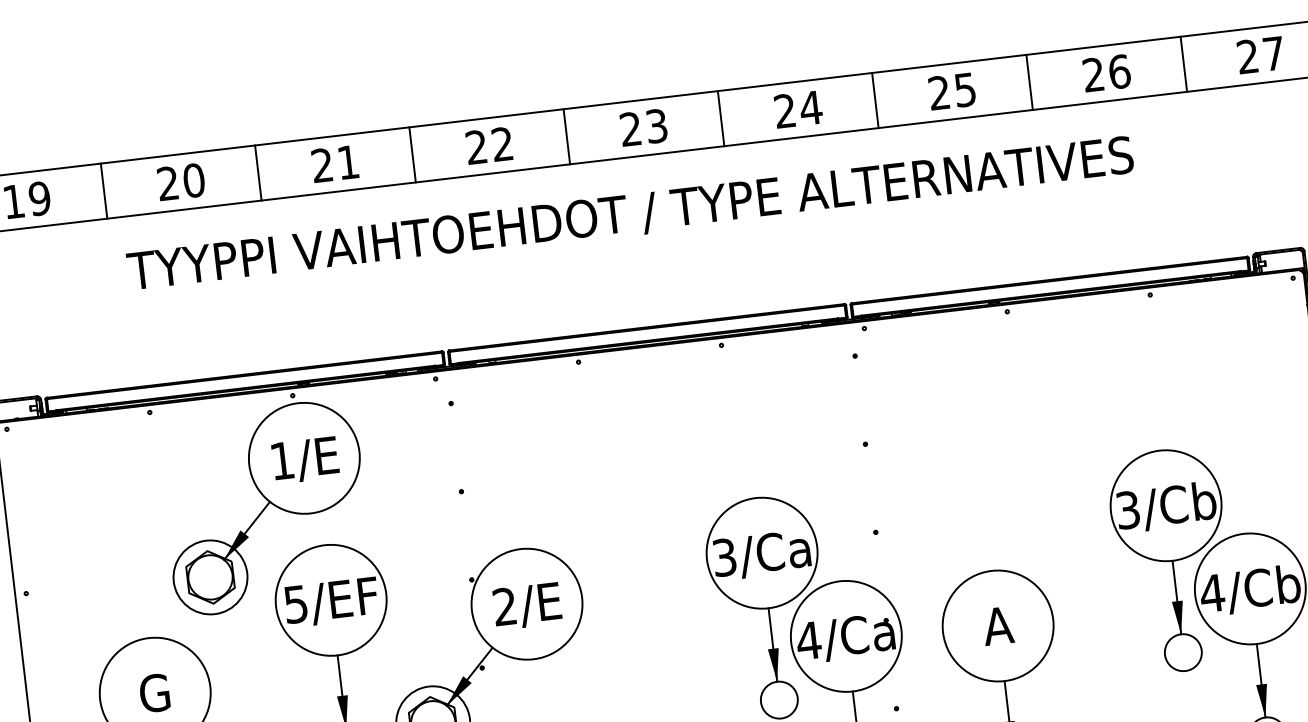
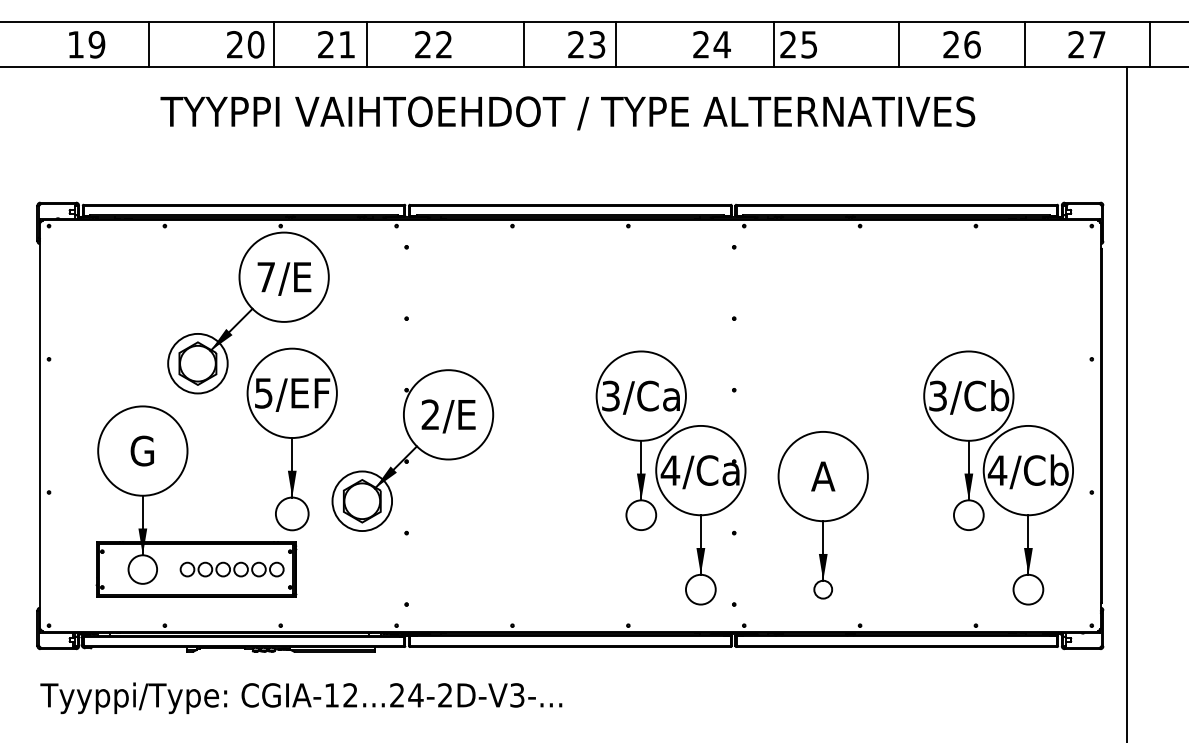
text: (951, 91) -> (798, 44), moved
line: (721, 118) -> (616, 44), moved
text: (489, 145) -> (433, 44), moved
line: (412, 154) -> (367, 44), moved
text: (181, 181) -> (245, 44), moved
text: (281, 461) -> (265, 277), 1/E -> 7/E

